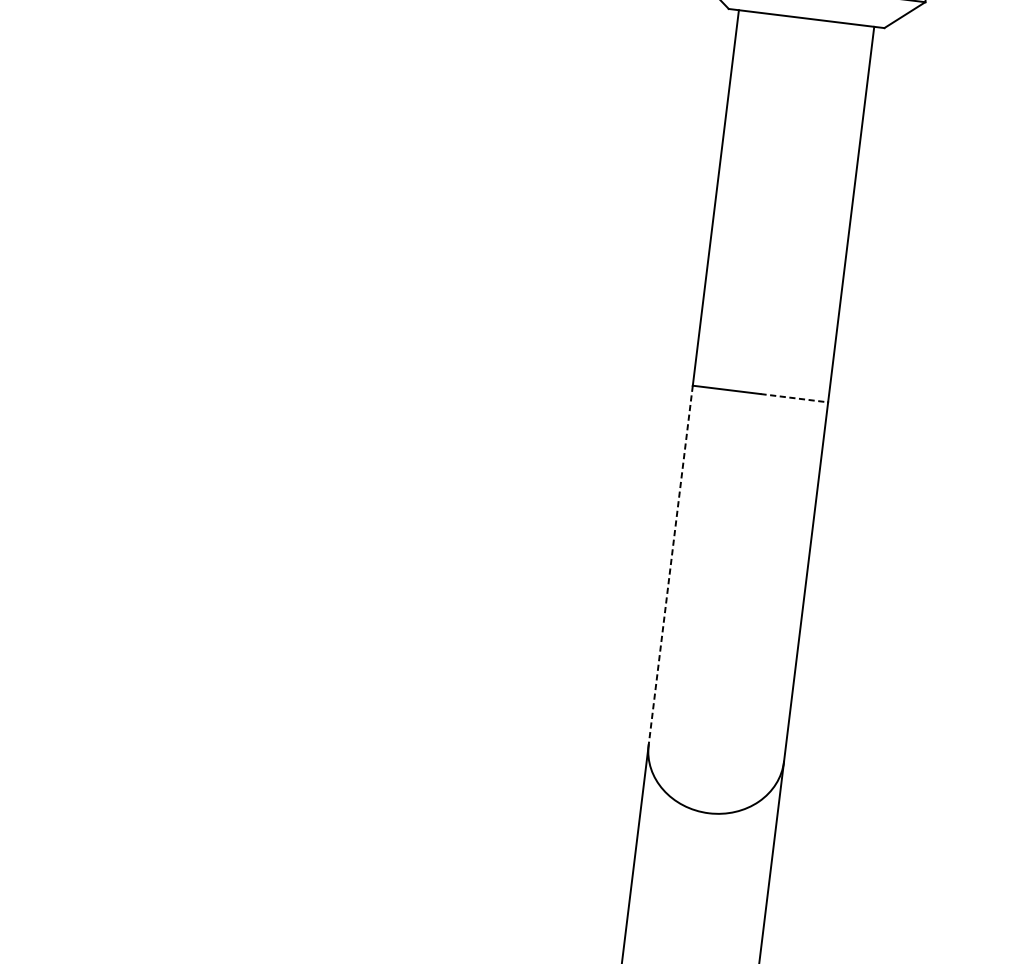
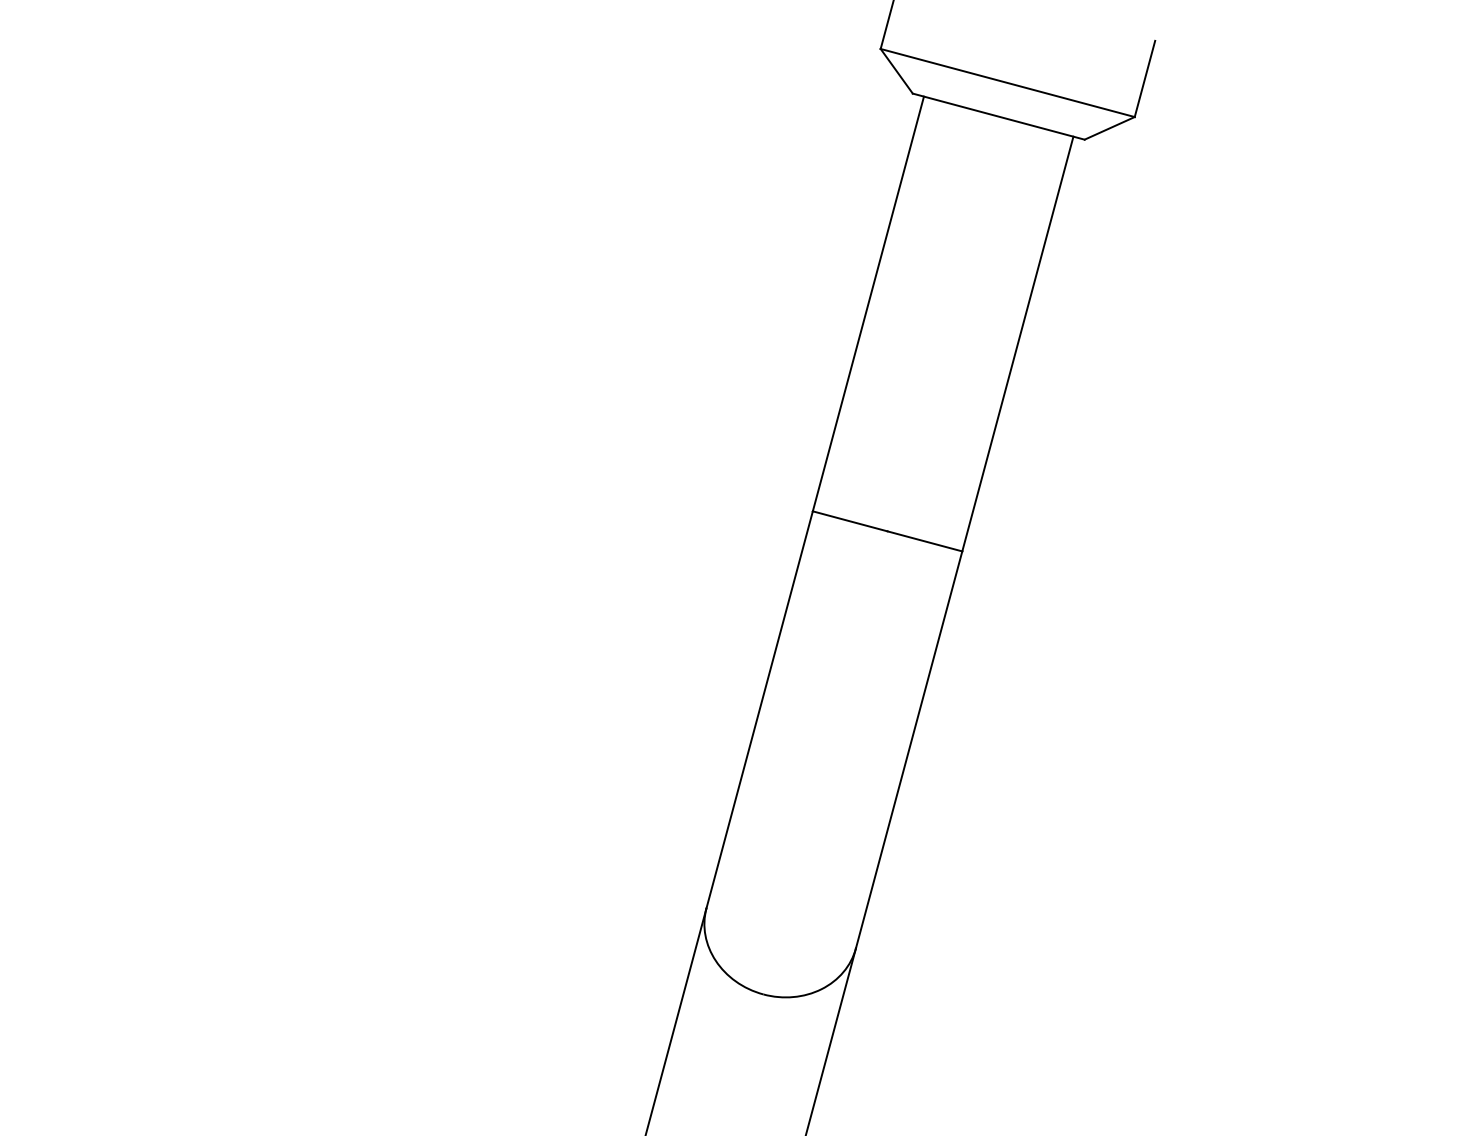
line: (793, 398) -> (924, 541), dashed -> solid
line: (670, 566) -> (759, 710), dashed -> solid

